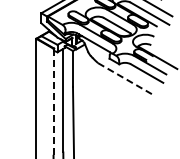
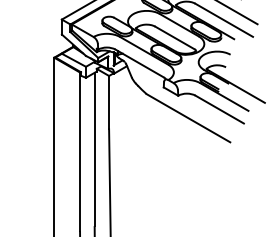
line: (126, 79) -> (189, 118), dashed -> solid
line: (53, 101) -> (79, 151), dashed -> solid

